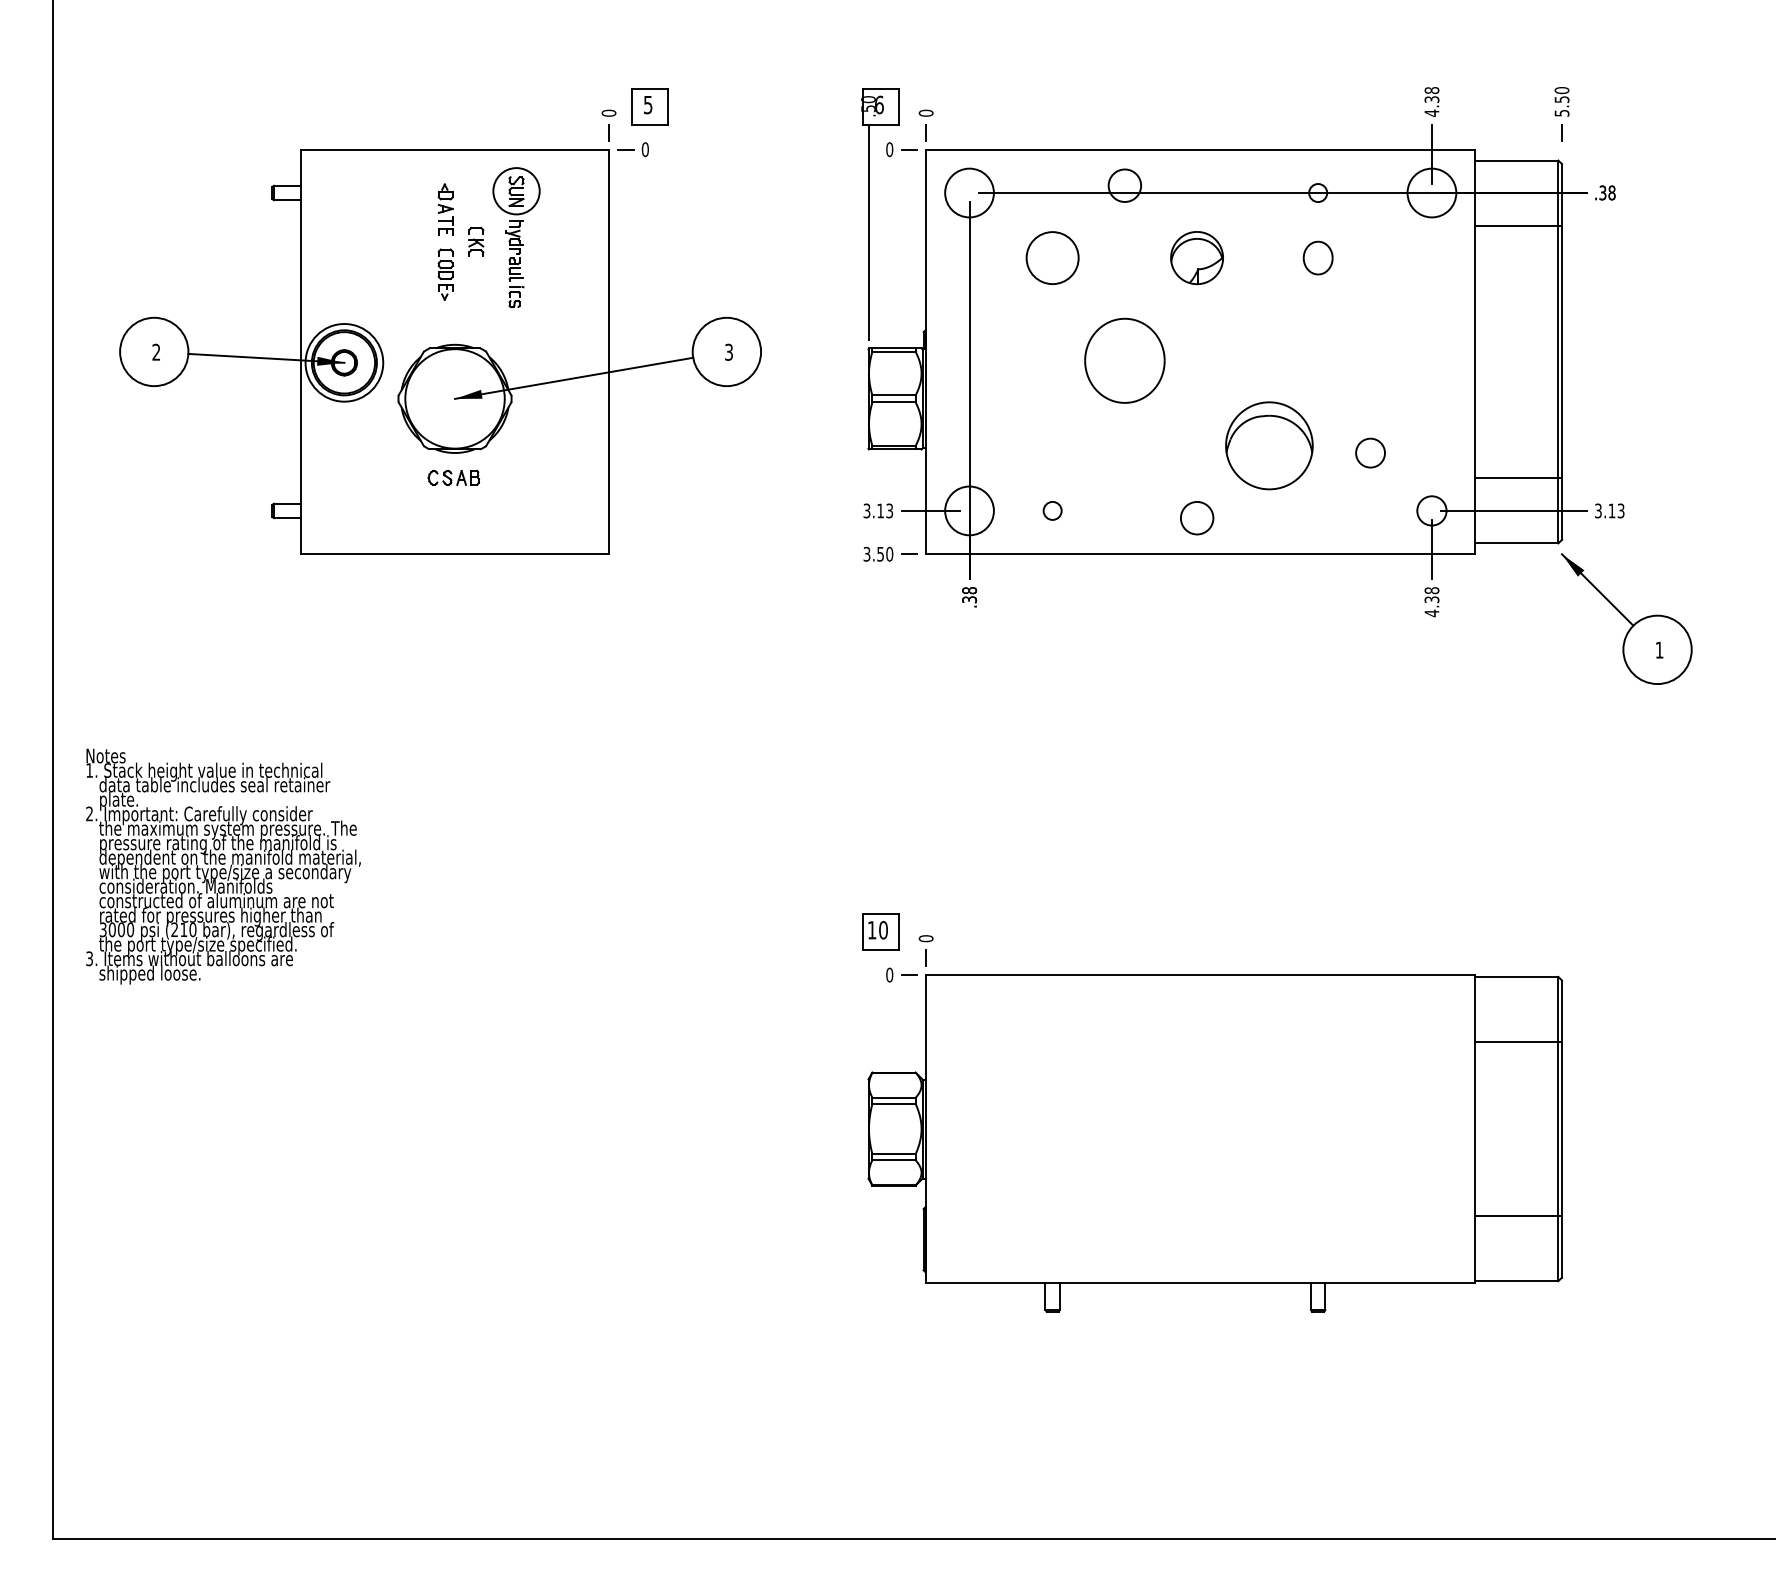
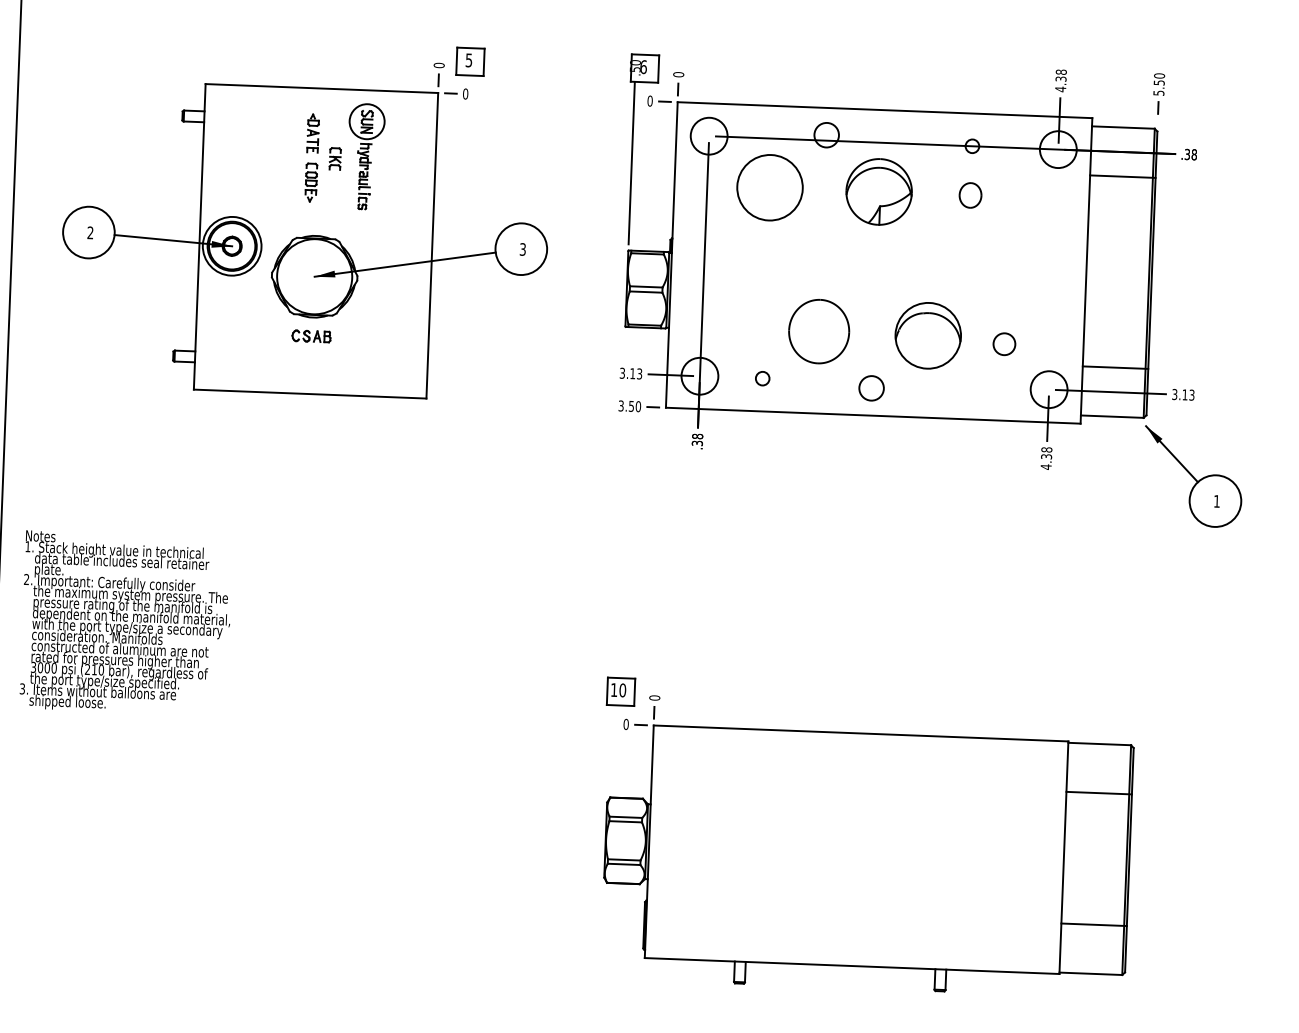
circle: (1052, 257) -> (769, 187), size x1.67
part: (1196, 257) -> (878, 191), size x1.67
part: (1124, 360) -> (818, 331), moved
circle: (1431, 510) -> (1048, 389), size x1.67

